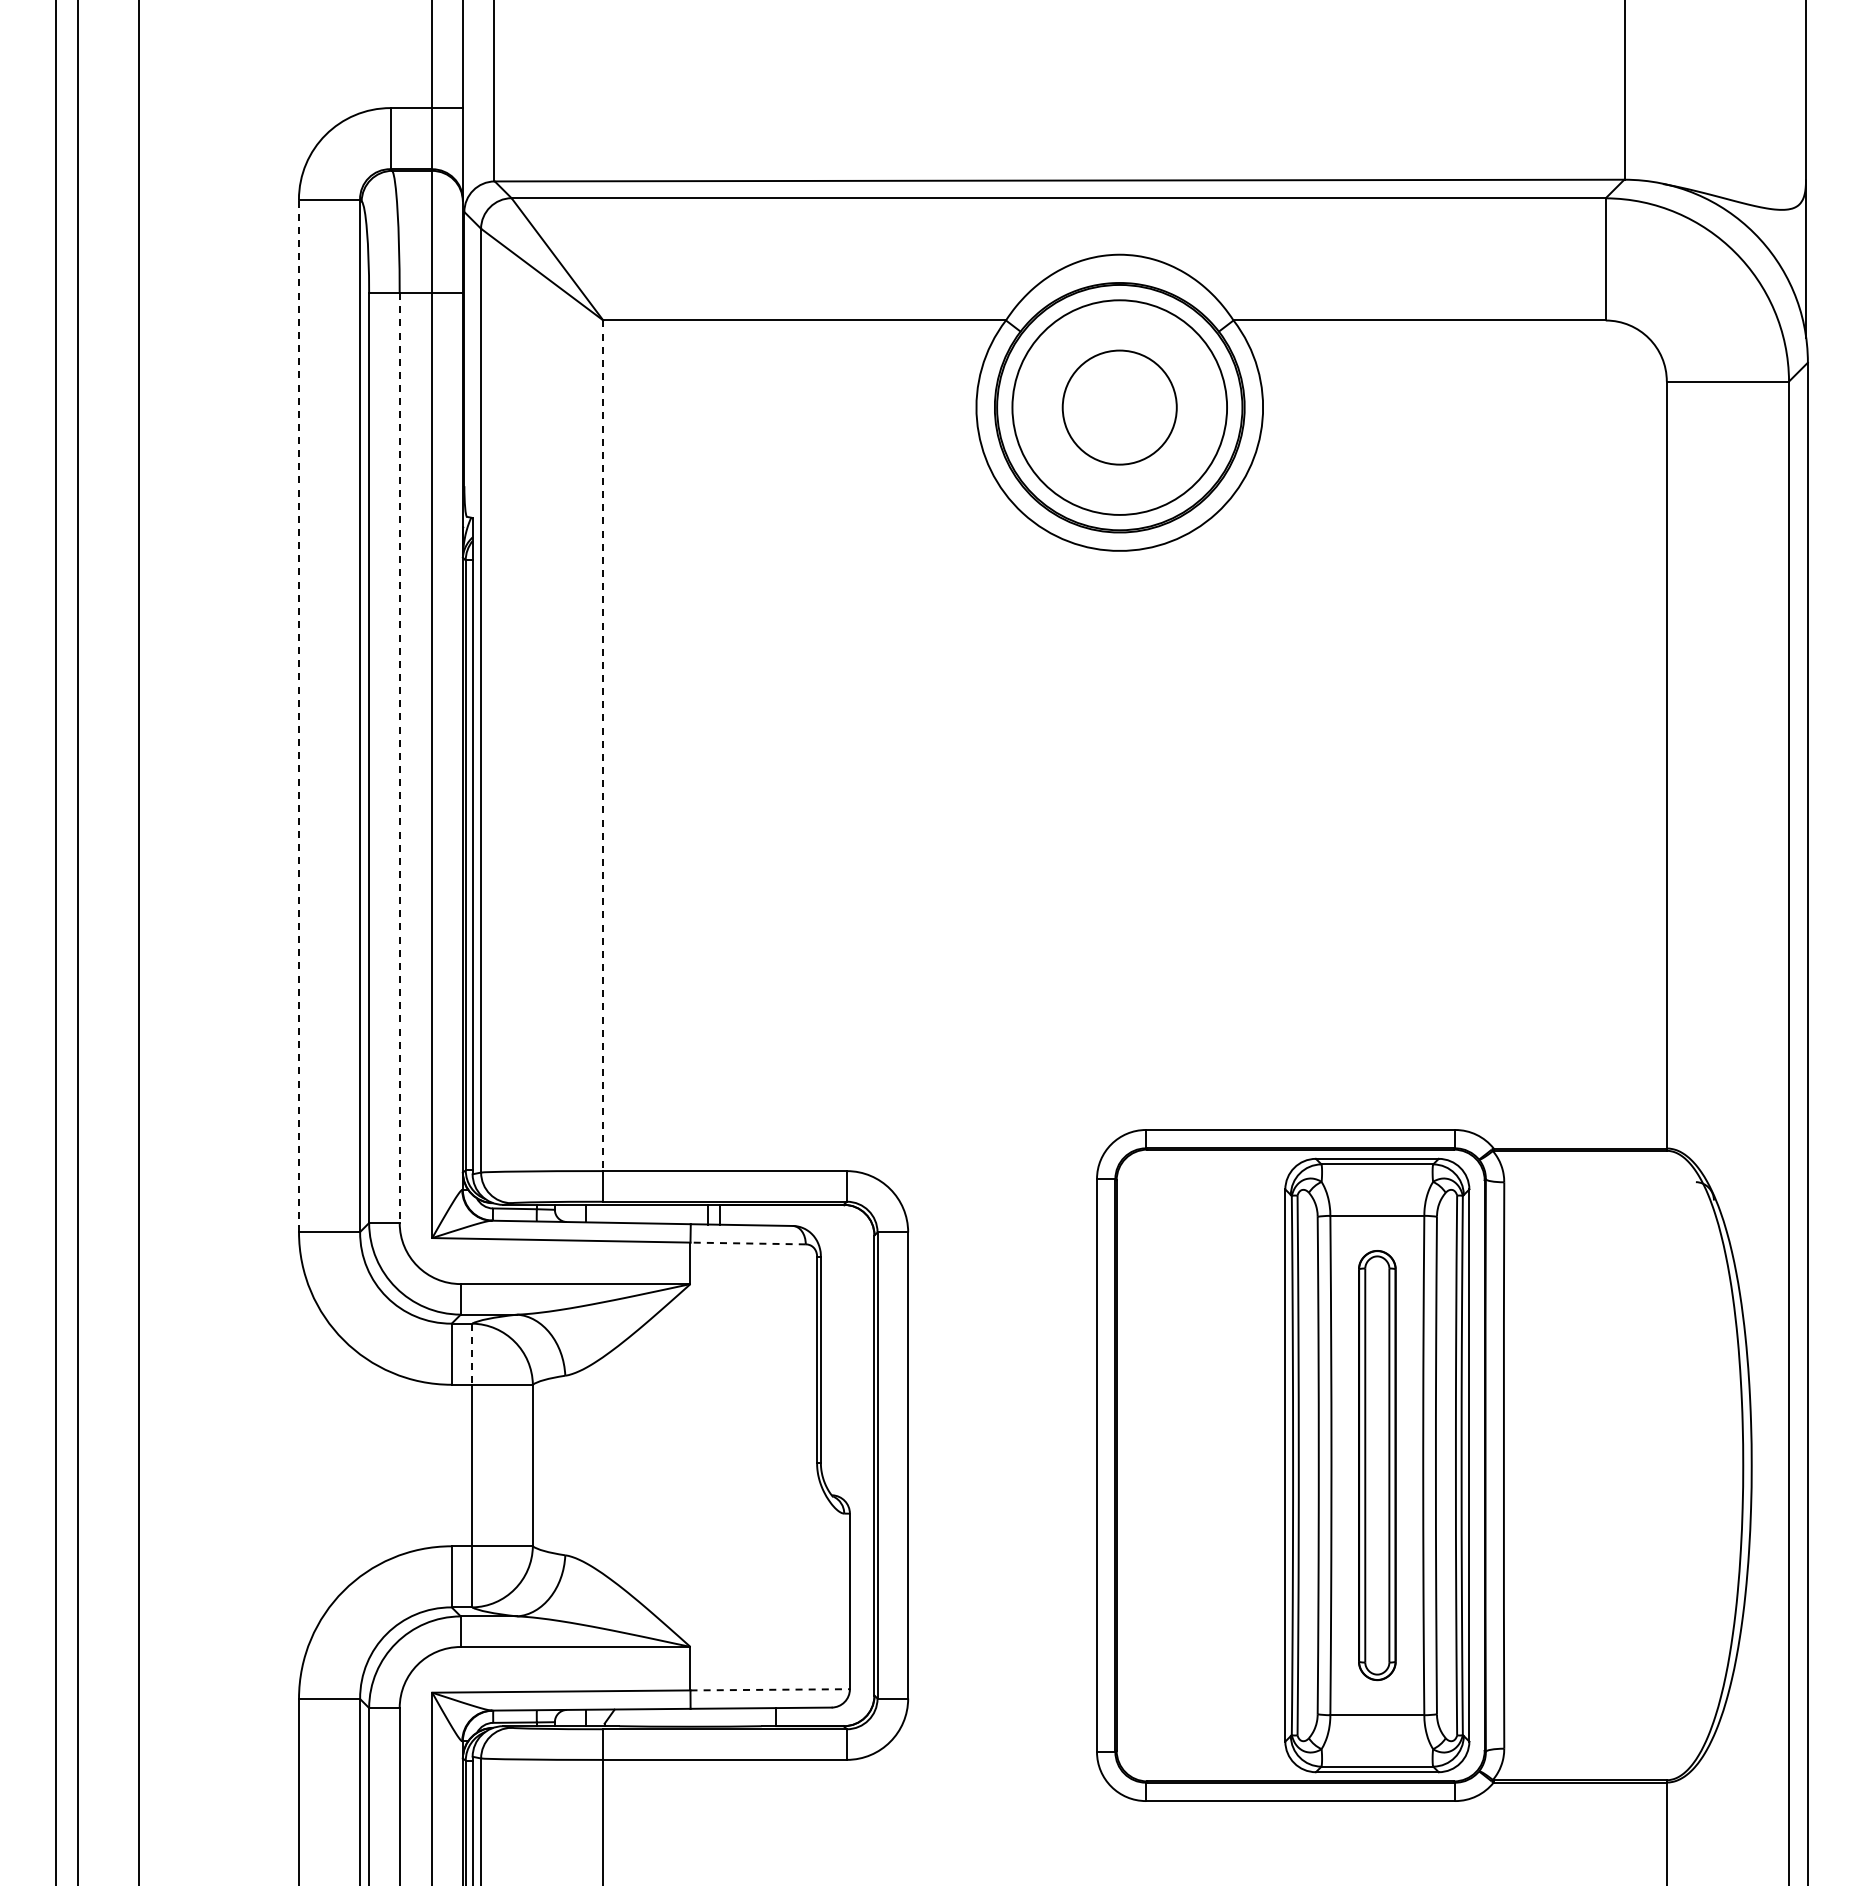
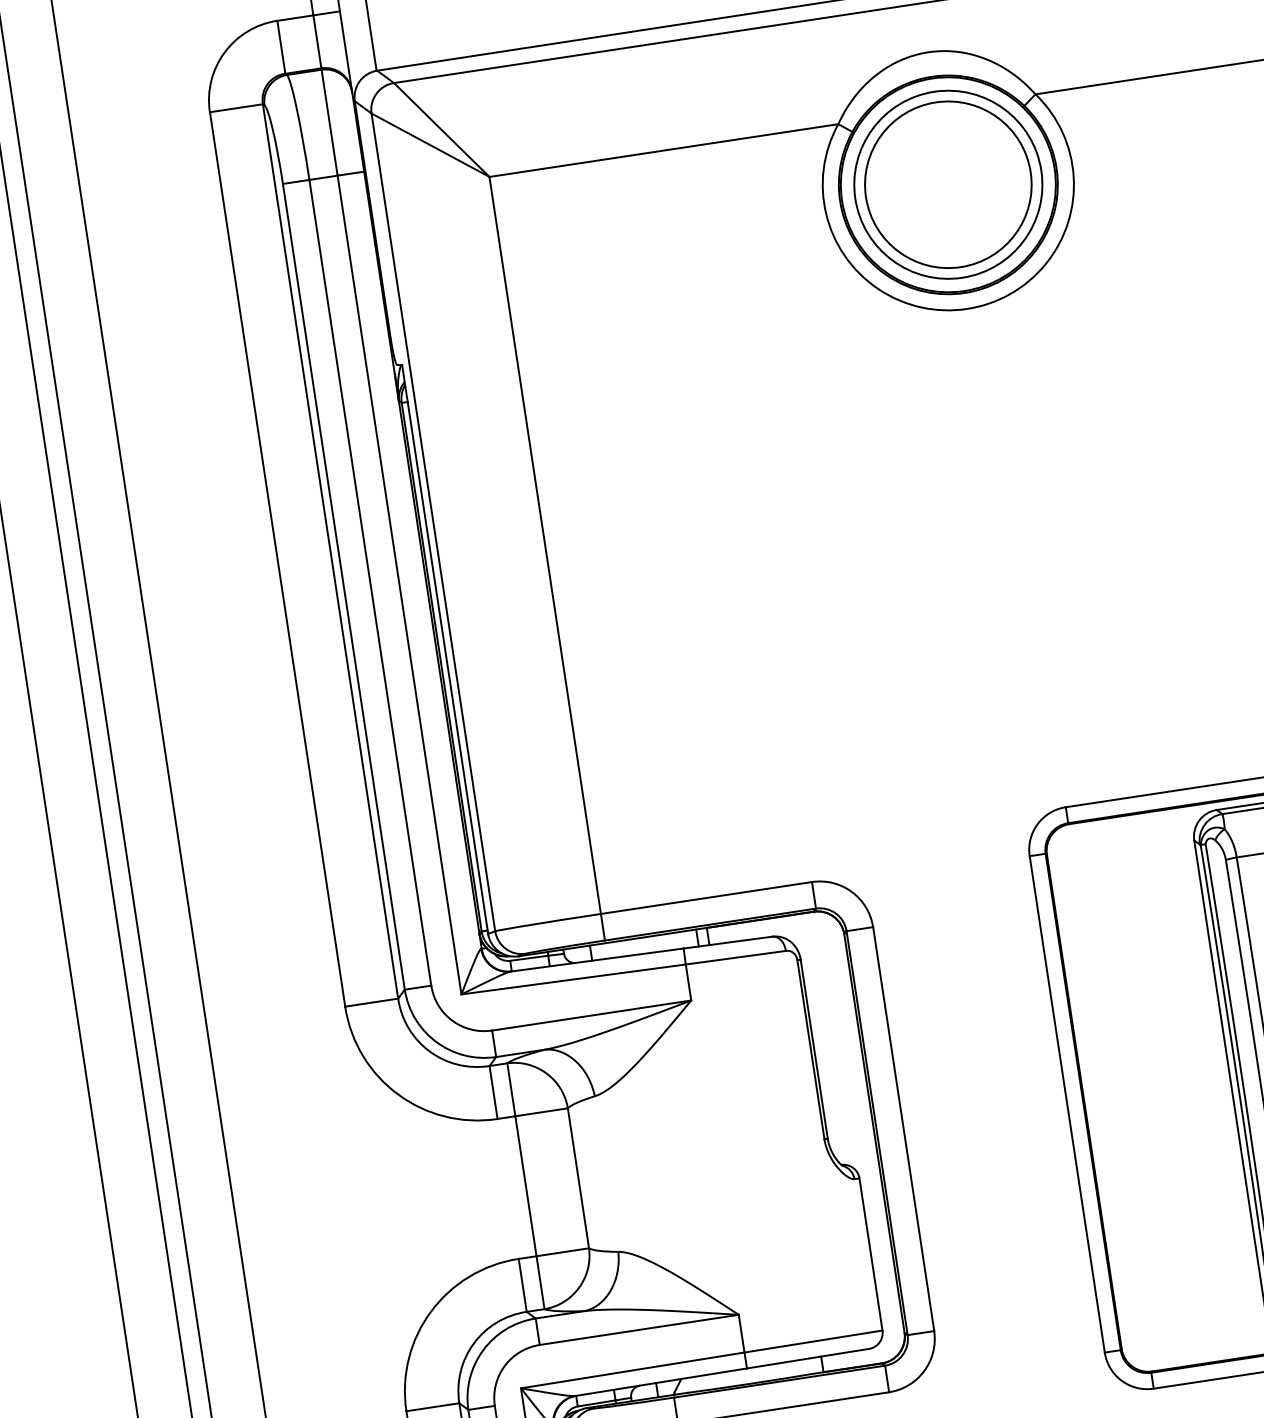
circle: (1119, 407) -> (948, 184), size x1.67
line: (299, 715) -> (277, 559), dashed -> solid
line: (603, 746) -> (545, 546), dashed -> solid
line: (399, 758) -> (370, 583), dashed -> solid
line: (748, 1243) -> (736, 957), dashed -> solid
line: (472, 1354) -> (511, 1090), dashed -> solid
line: (770, 1689) -> (813, 1341), dashed -> solid

